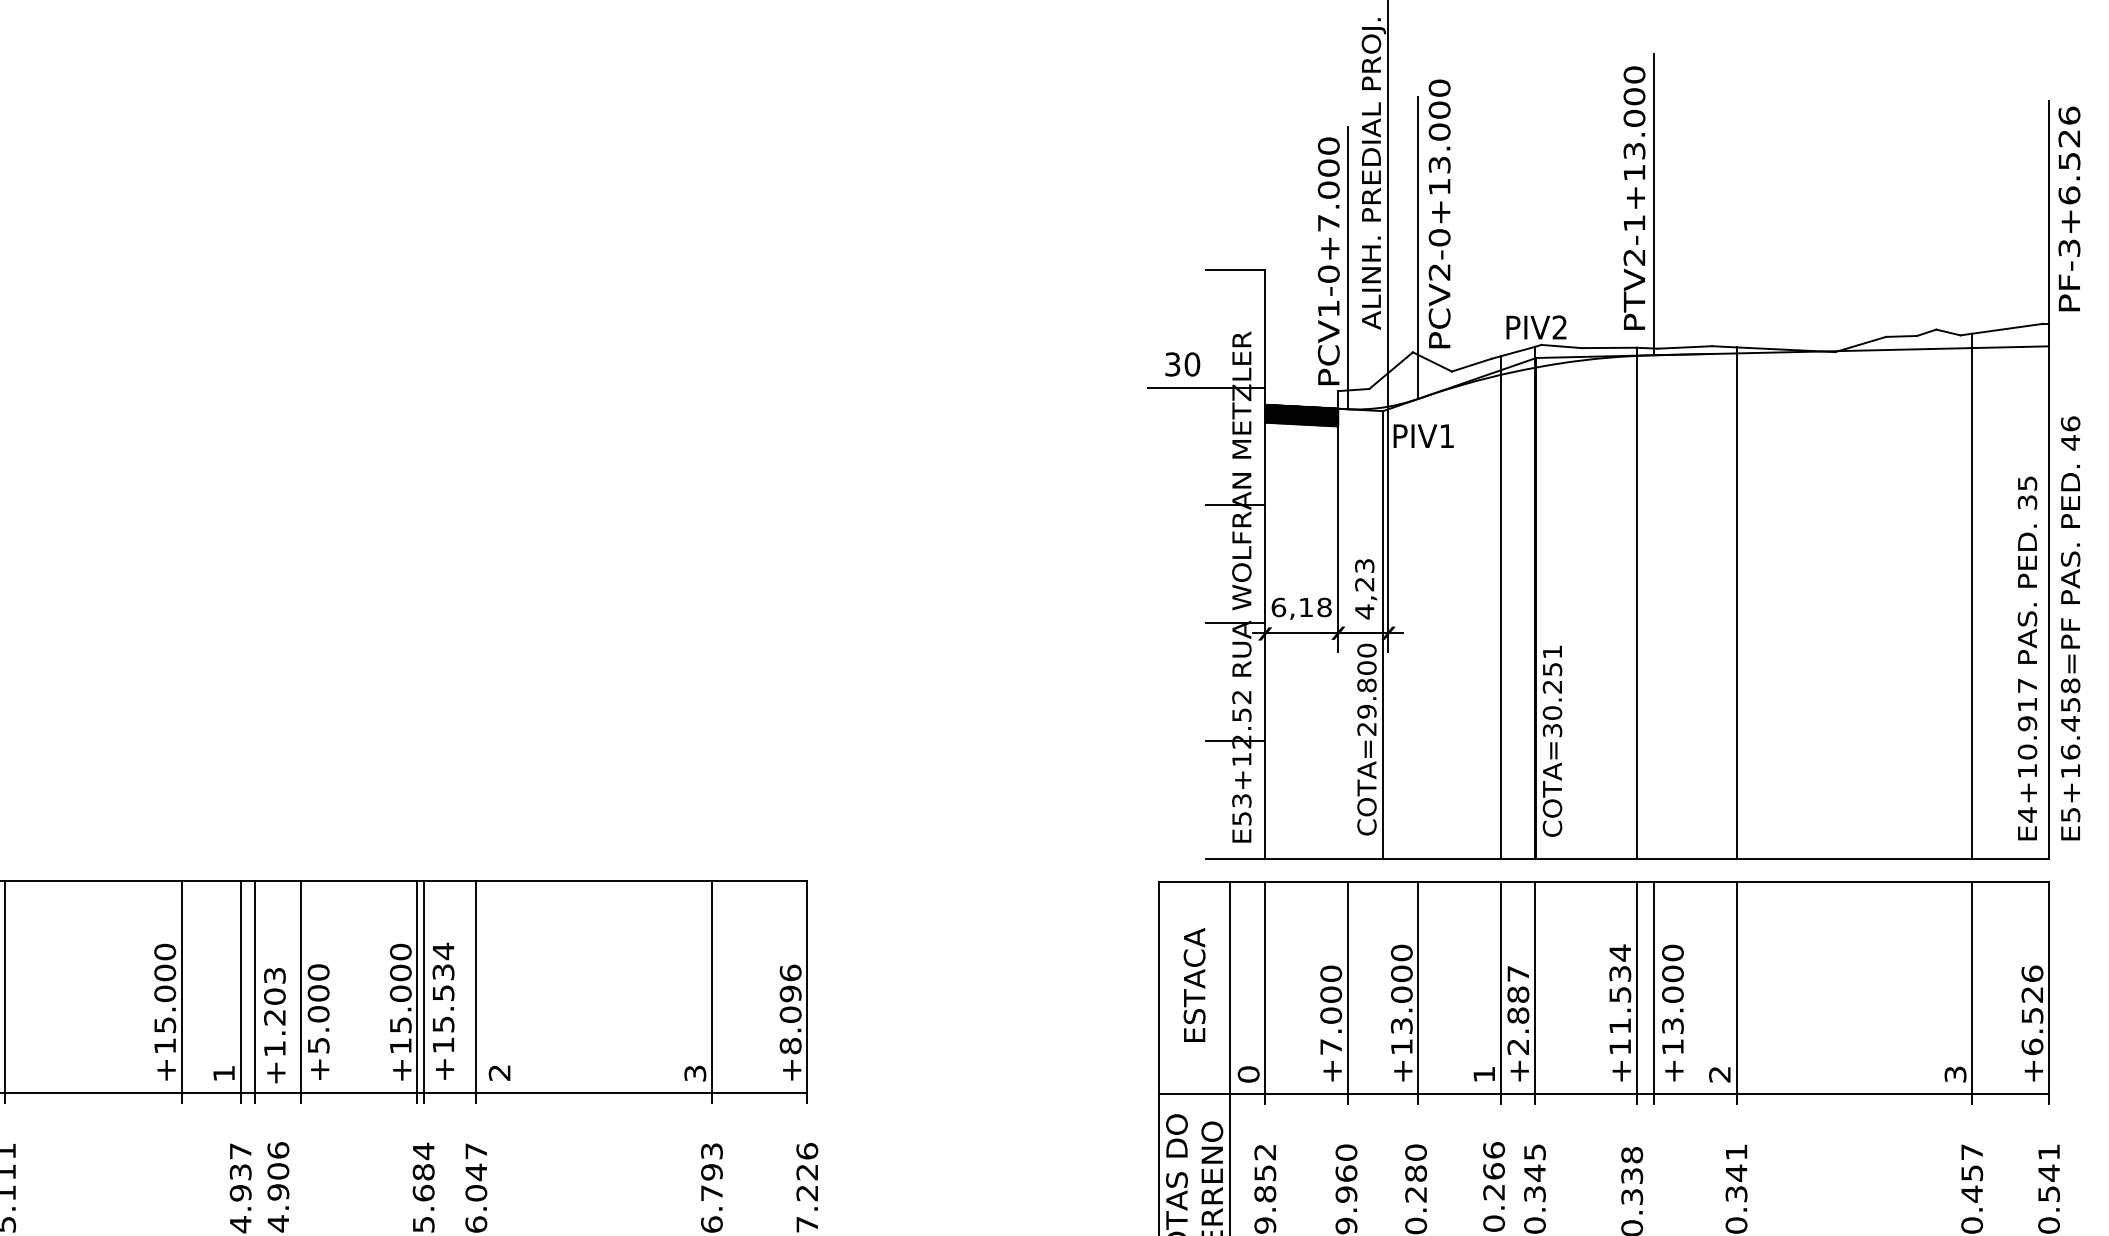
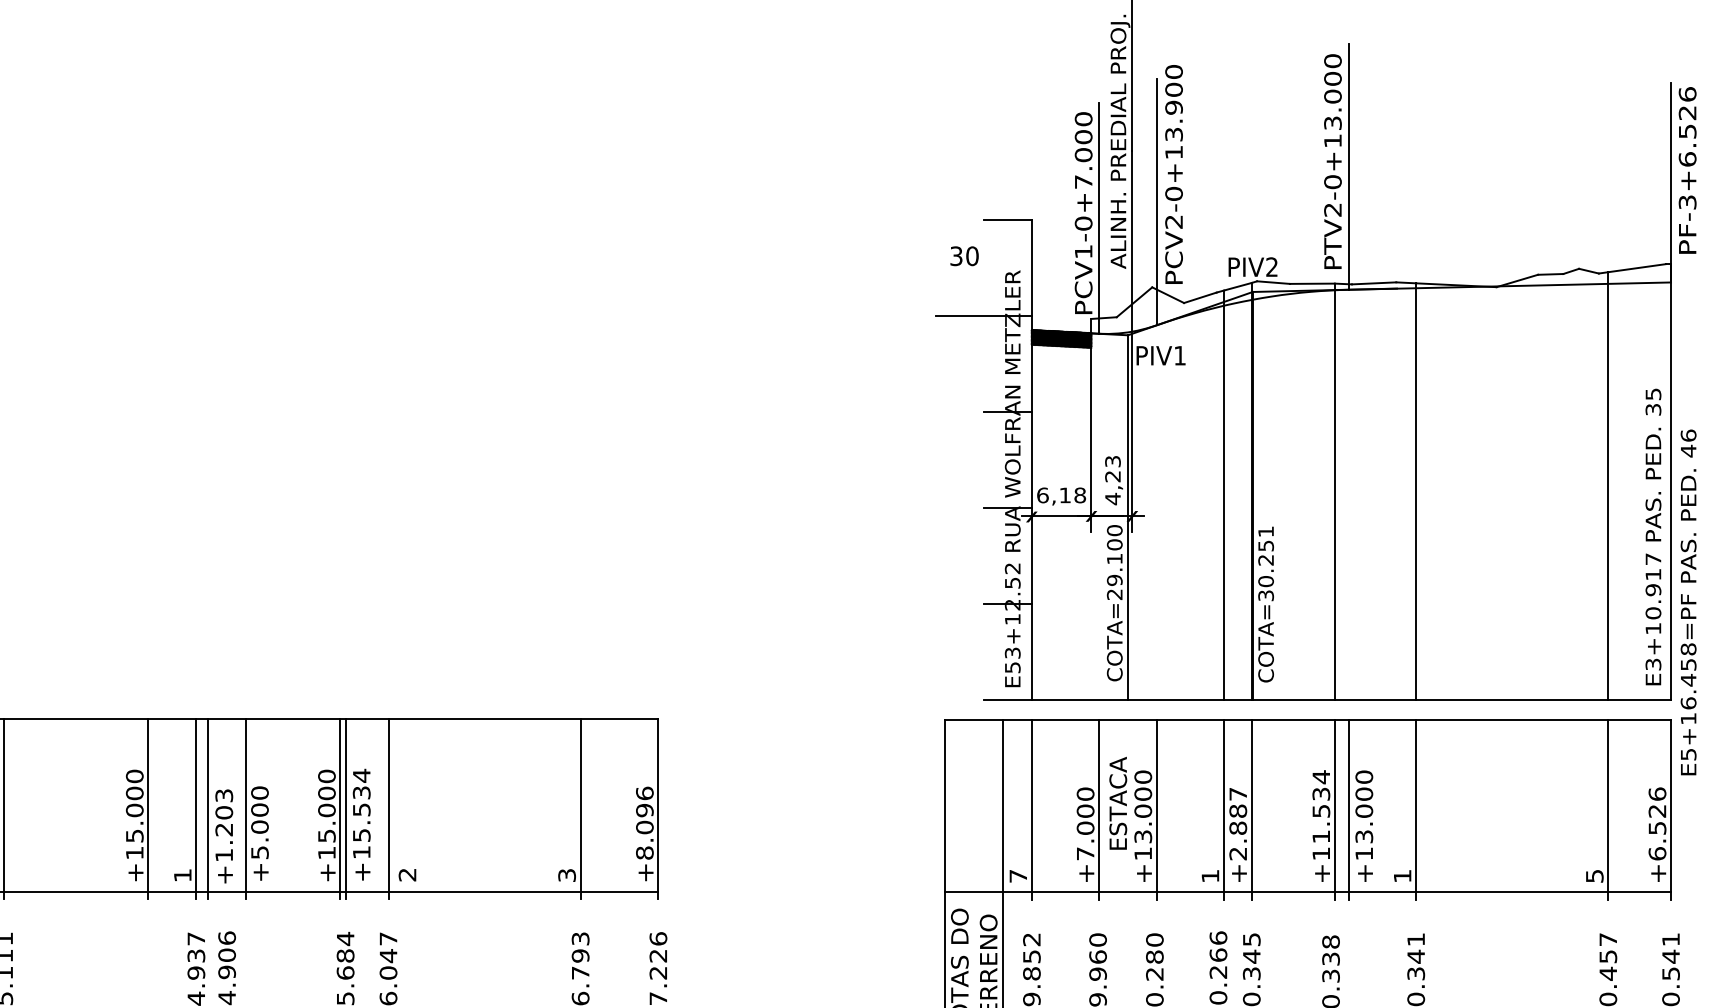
text: (1438, 131) -> (1173, 107), PCV2-0+13.000 -> PCV2-0+13.900
text: (1633, 223) -> (1332, 182), PTV2-1+13.000 -> PTV2-0+13.000
text: (1182, 364) -> (964, 256), moved
text: (2070, 628) -> (1688, 602), moved
text: (1366, 684) -> (1114, 558), COTA=29.800 -> COTA=29.100
text: (2027, 814) -> (1653, 664), E4+10.917 -> E3+10.917
text: (1194, 984) -> (1118, 802), moved
text: (1248, 1073) -> (1018, 875), 0 -> 7
text: (1953, 1073) -> (1593, 875), 3 -> 5
text: (1719, 1074) -> (1402, 876), 2 -> 1

